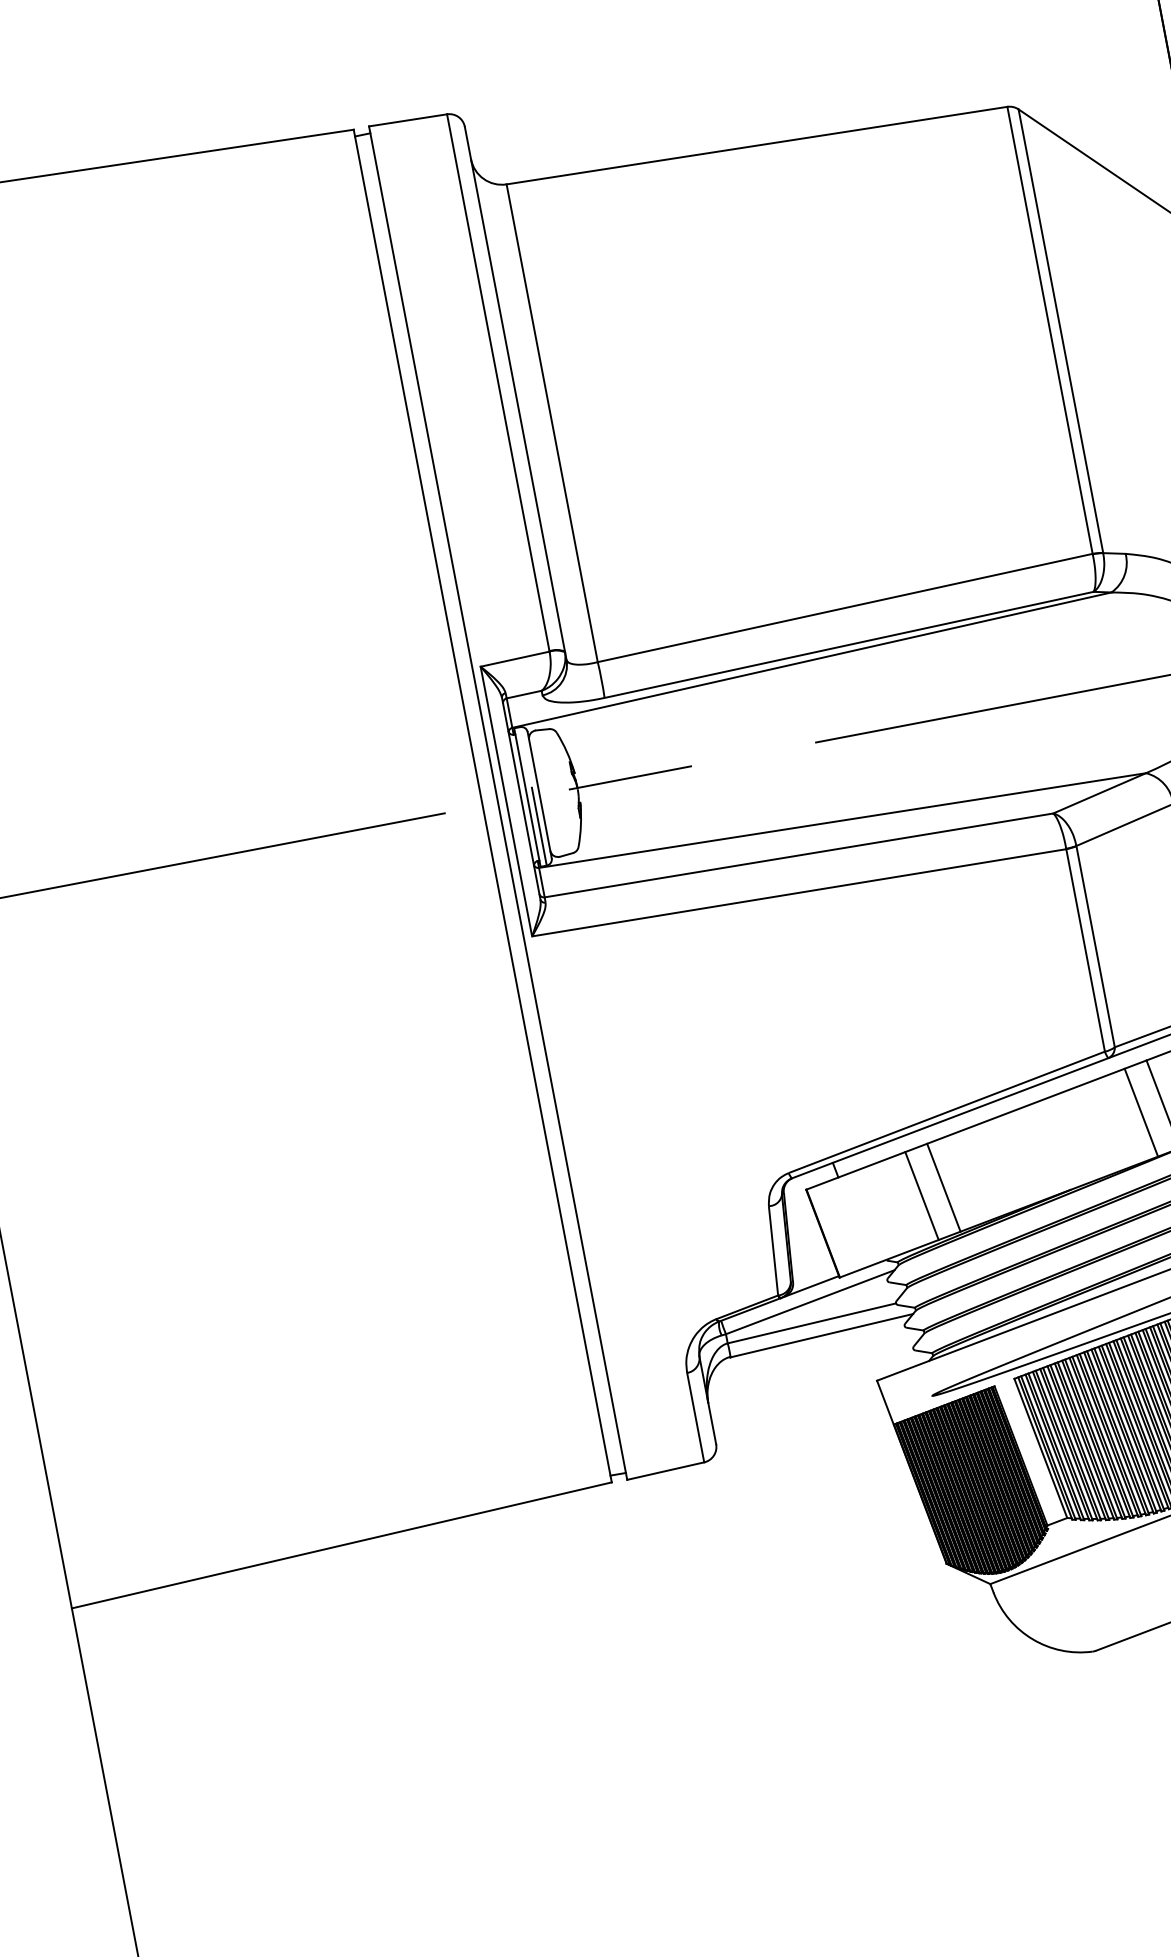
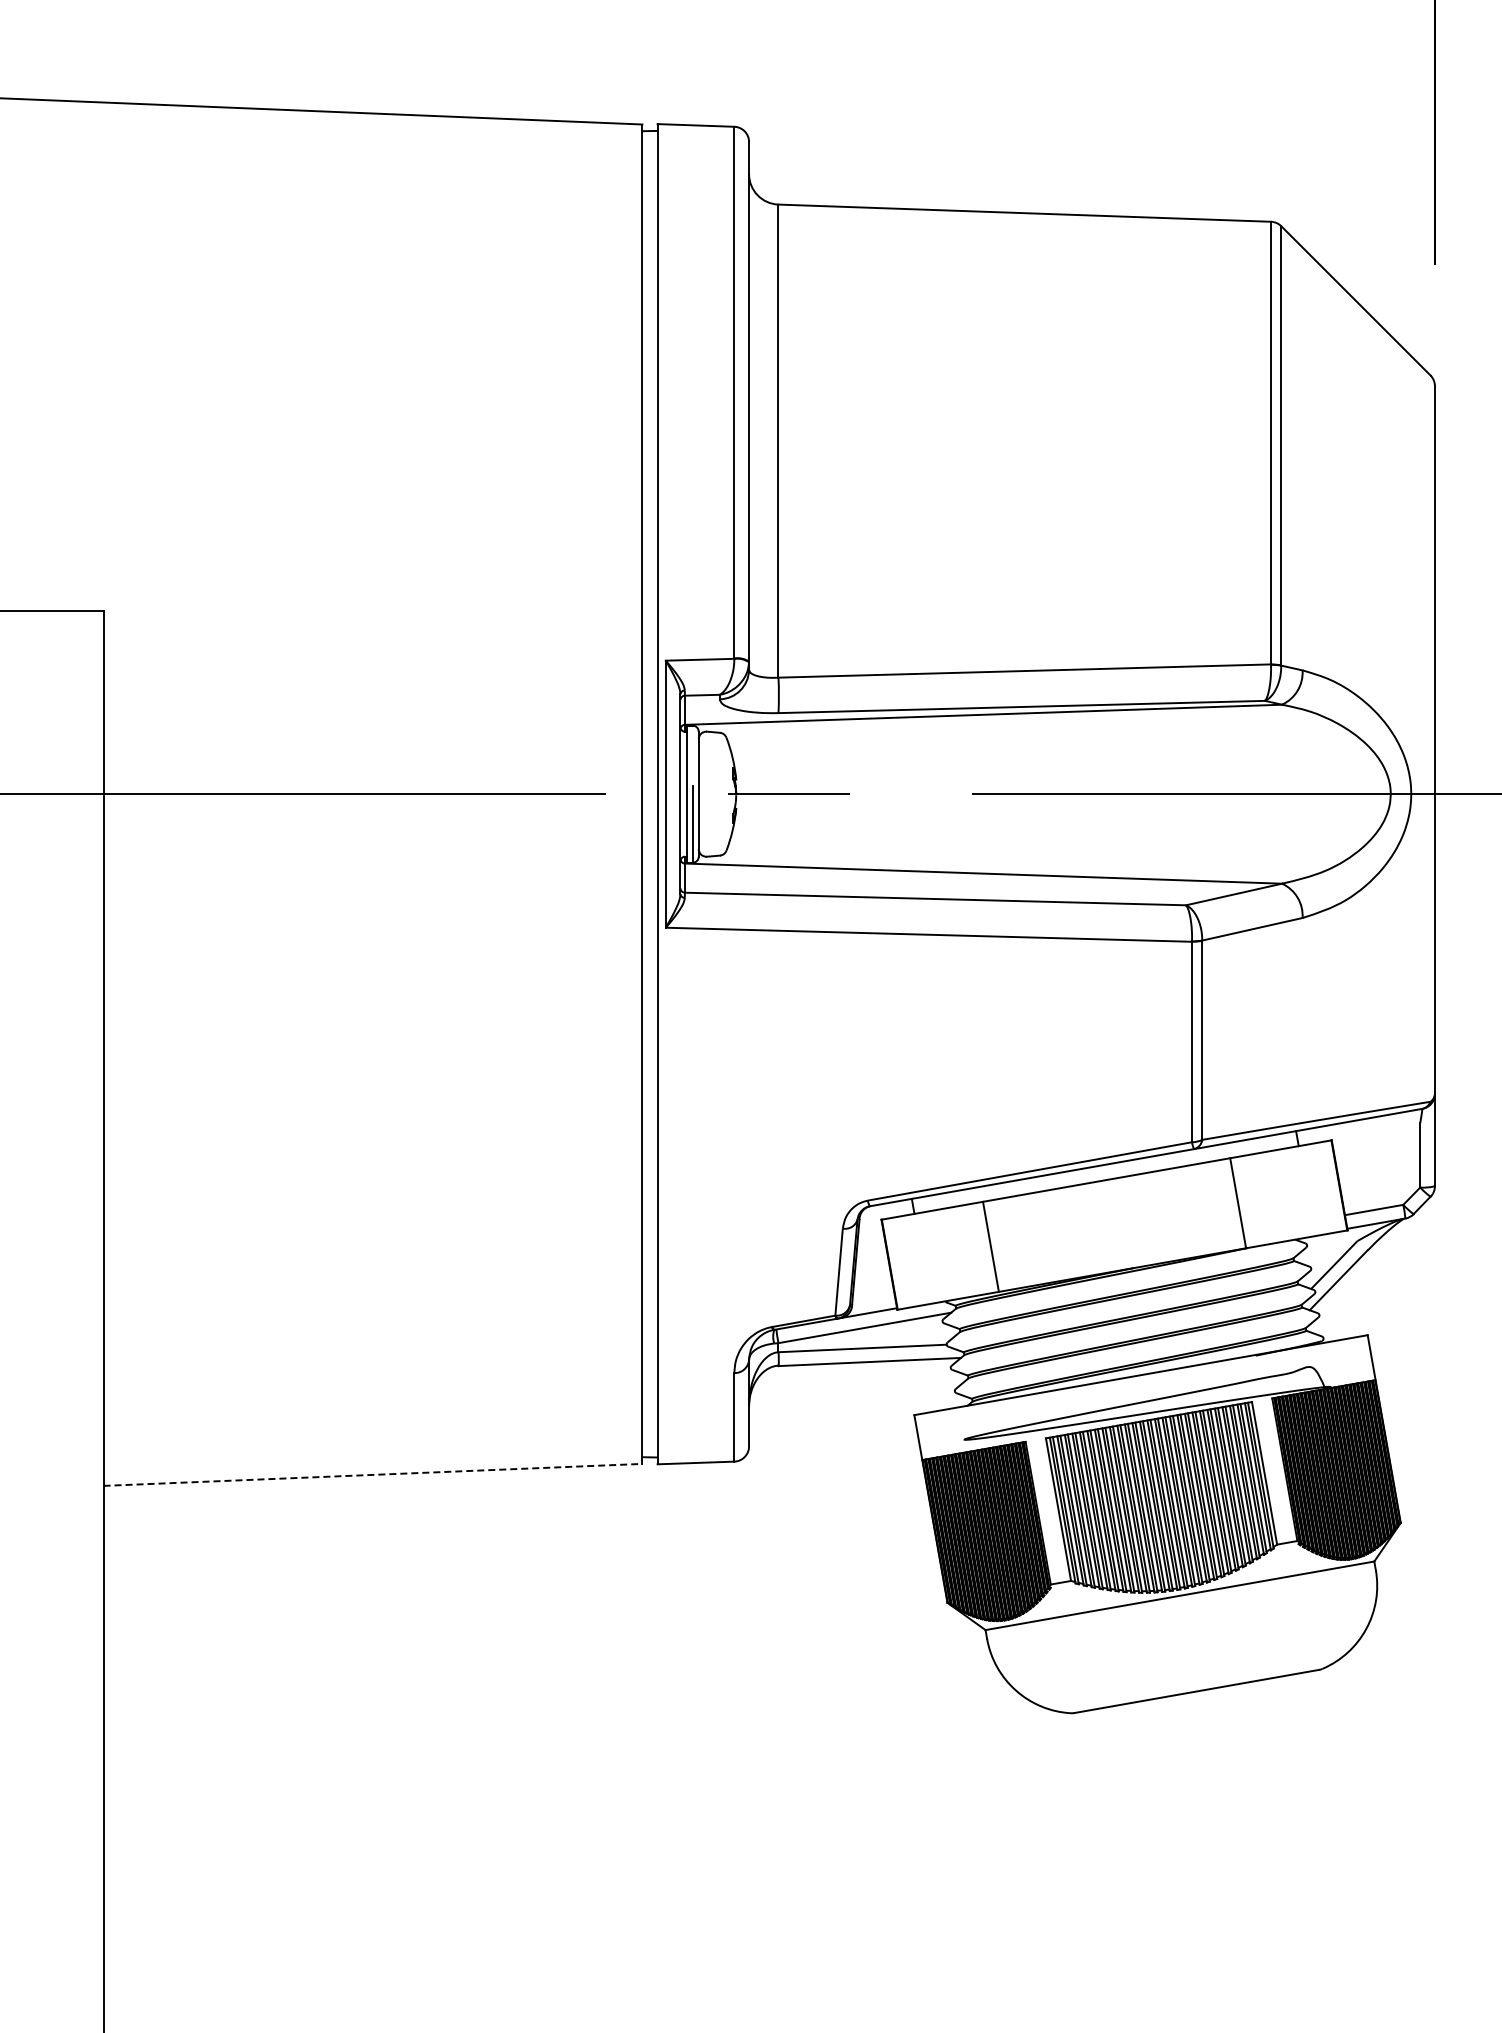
line: (1141, 1113) -> (1215, 1207), removed
line: (943, 1187) -> (1013, 1242), removed
line: (341, 1545) -> (372, 1474), solid -> dashed

